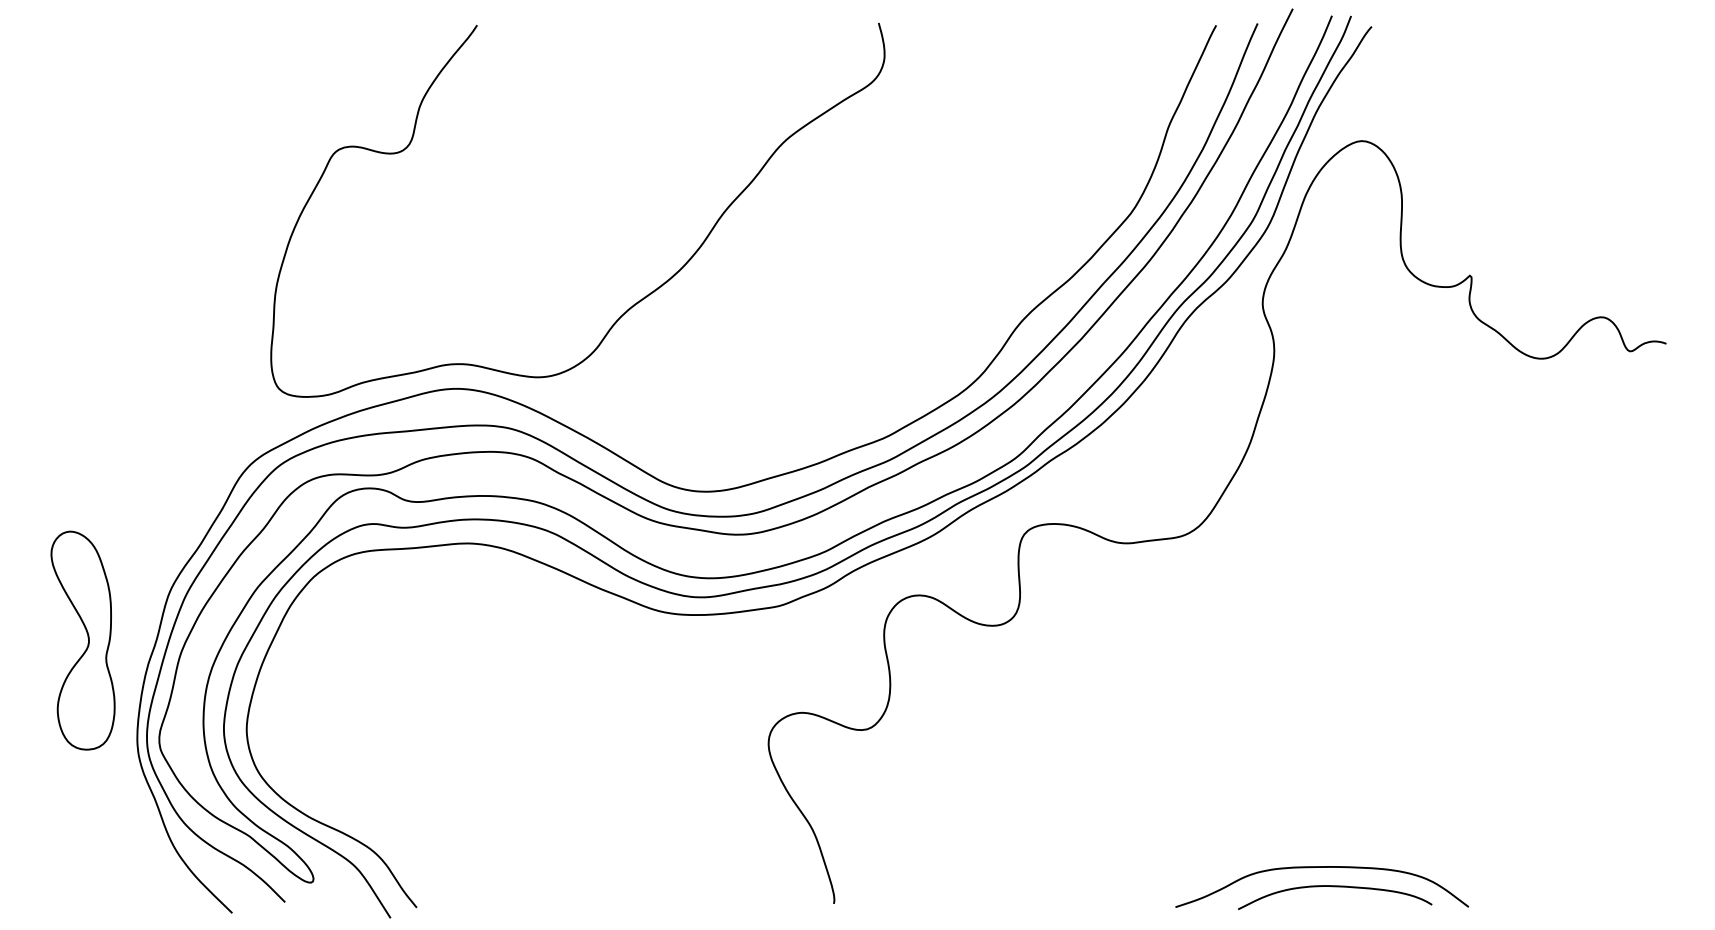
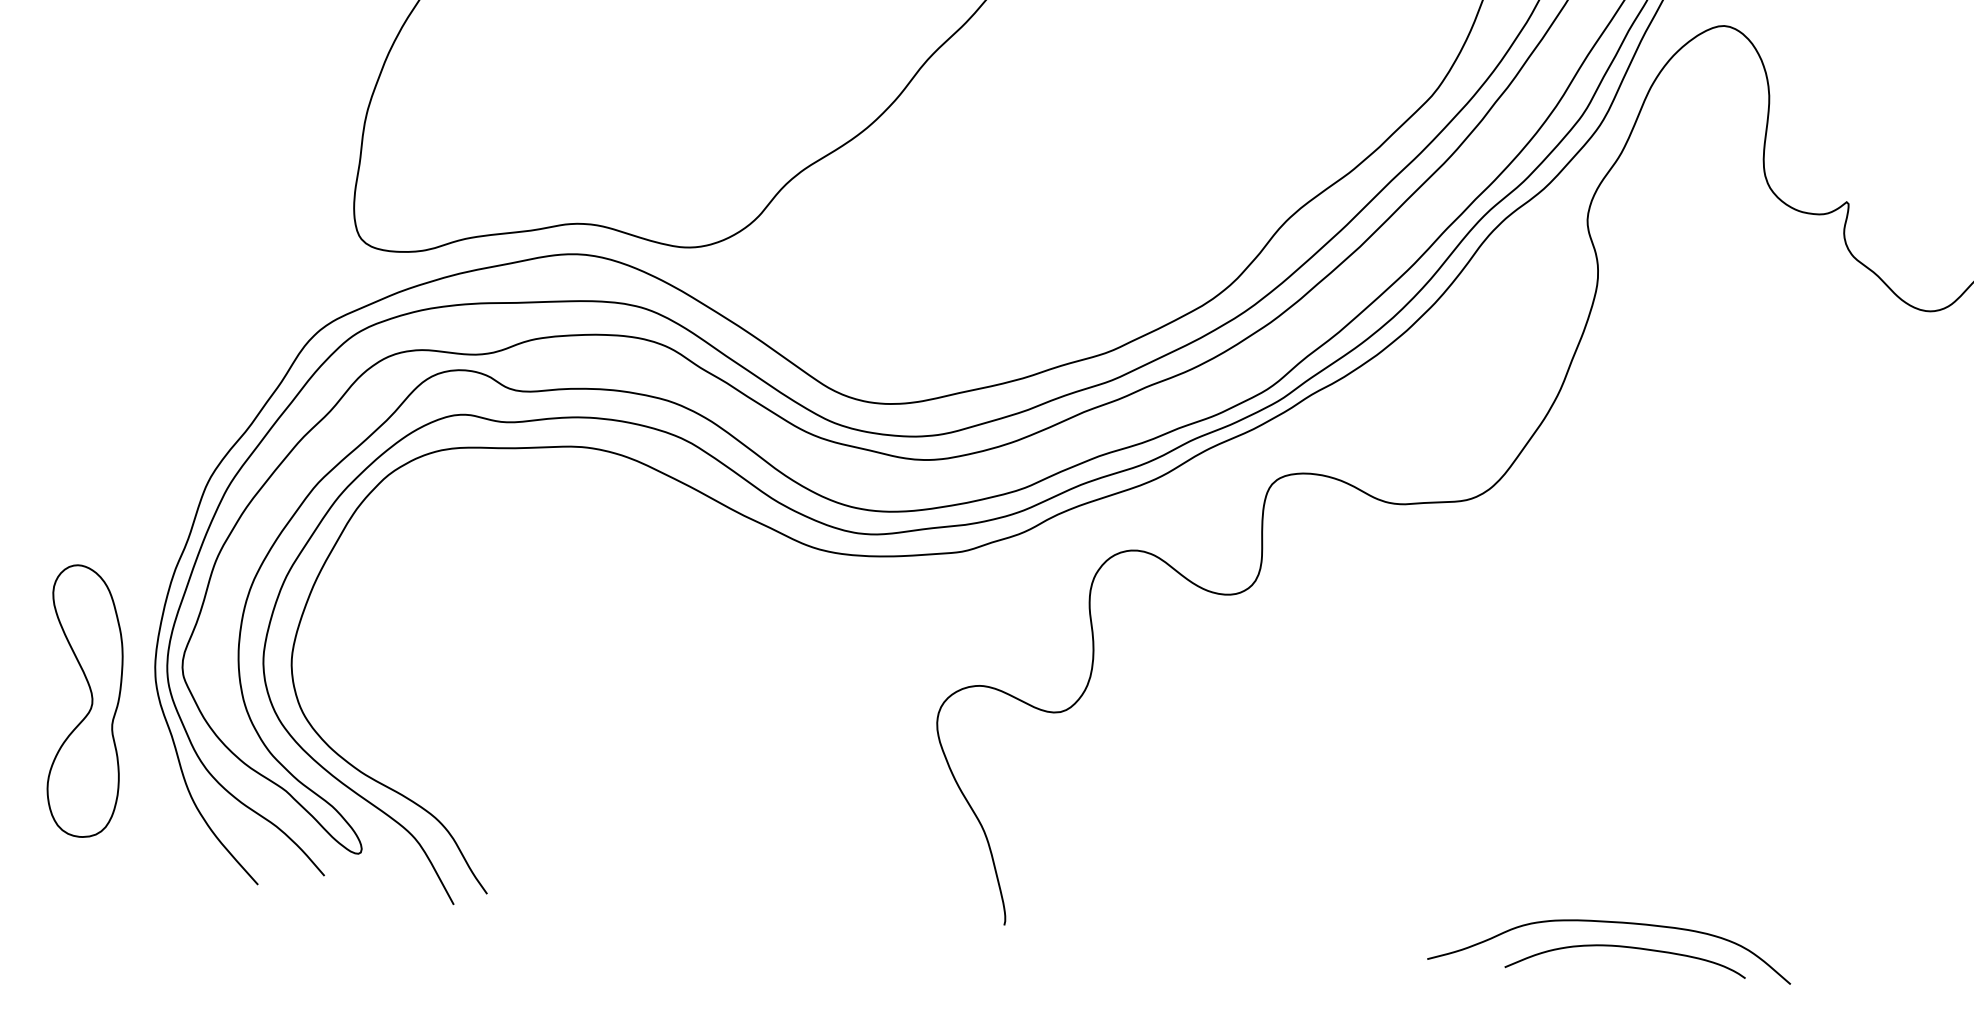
part: (82, 640) -> (84, 701), moved

